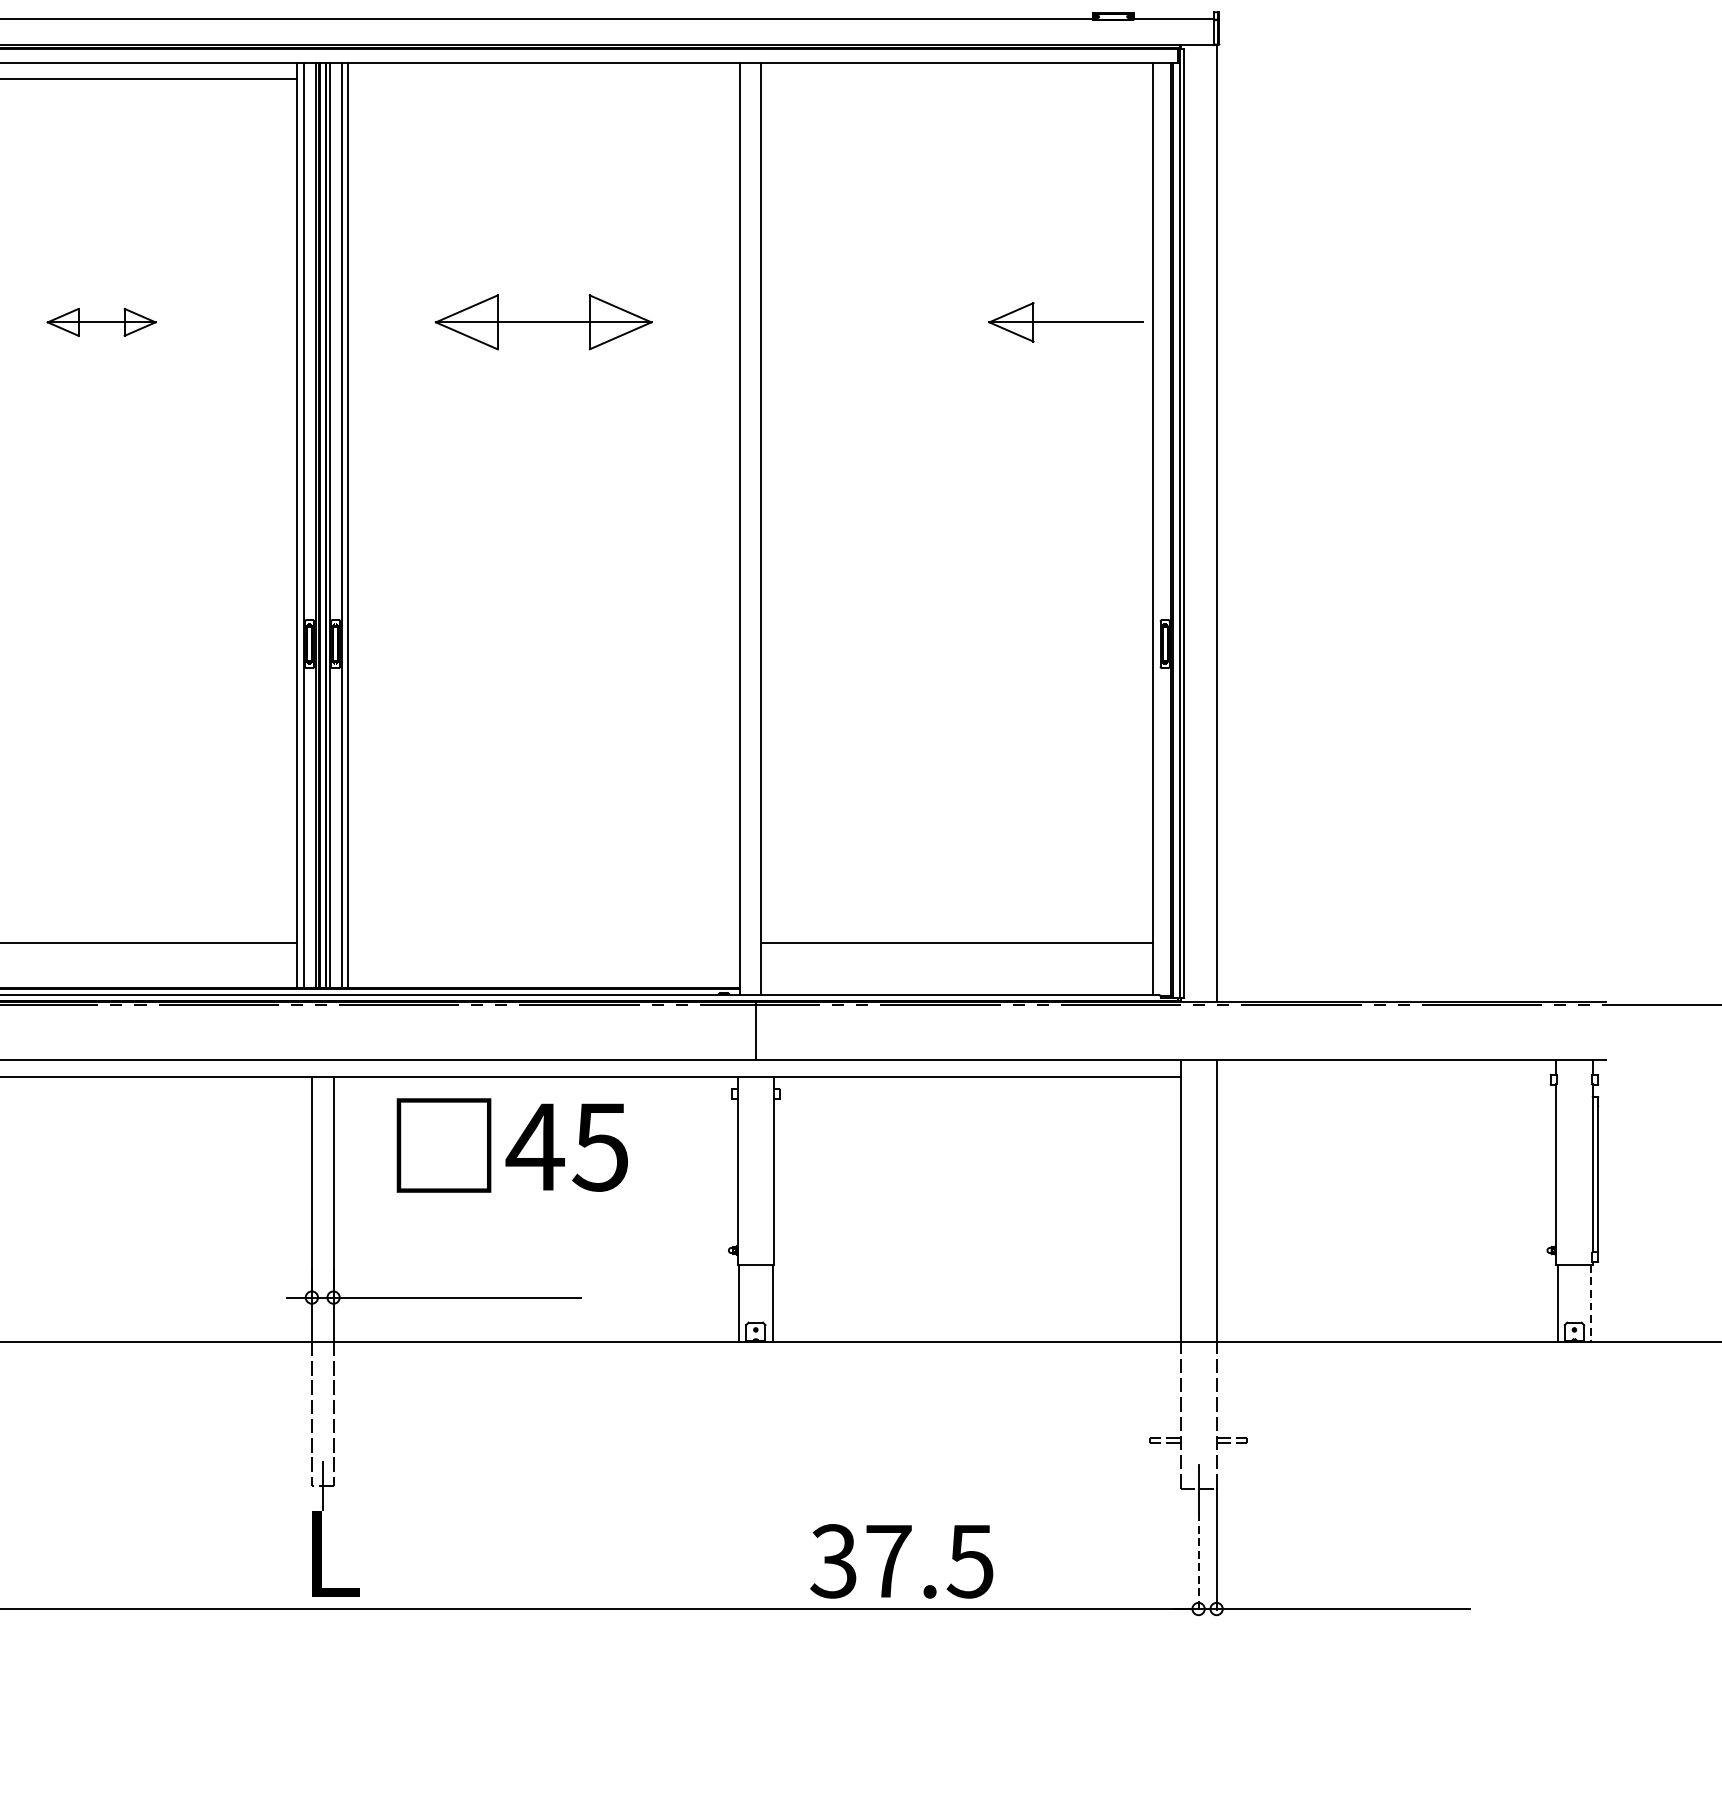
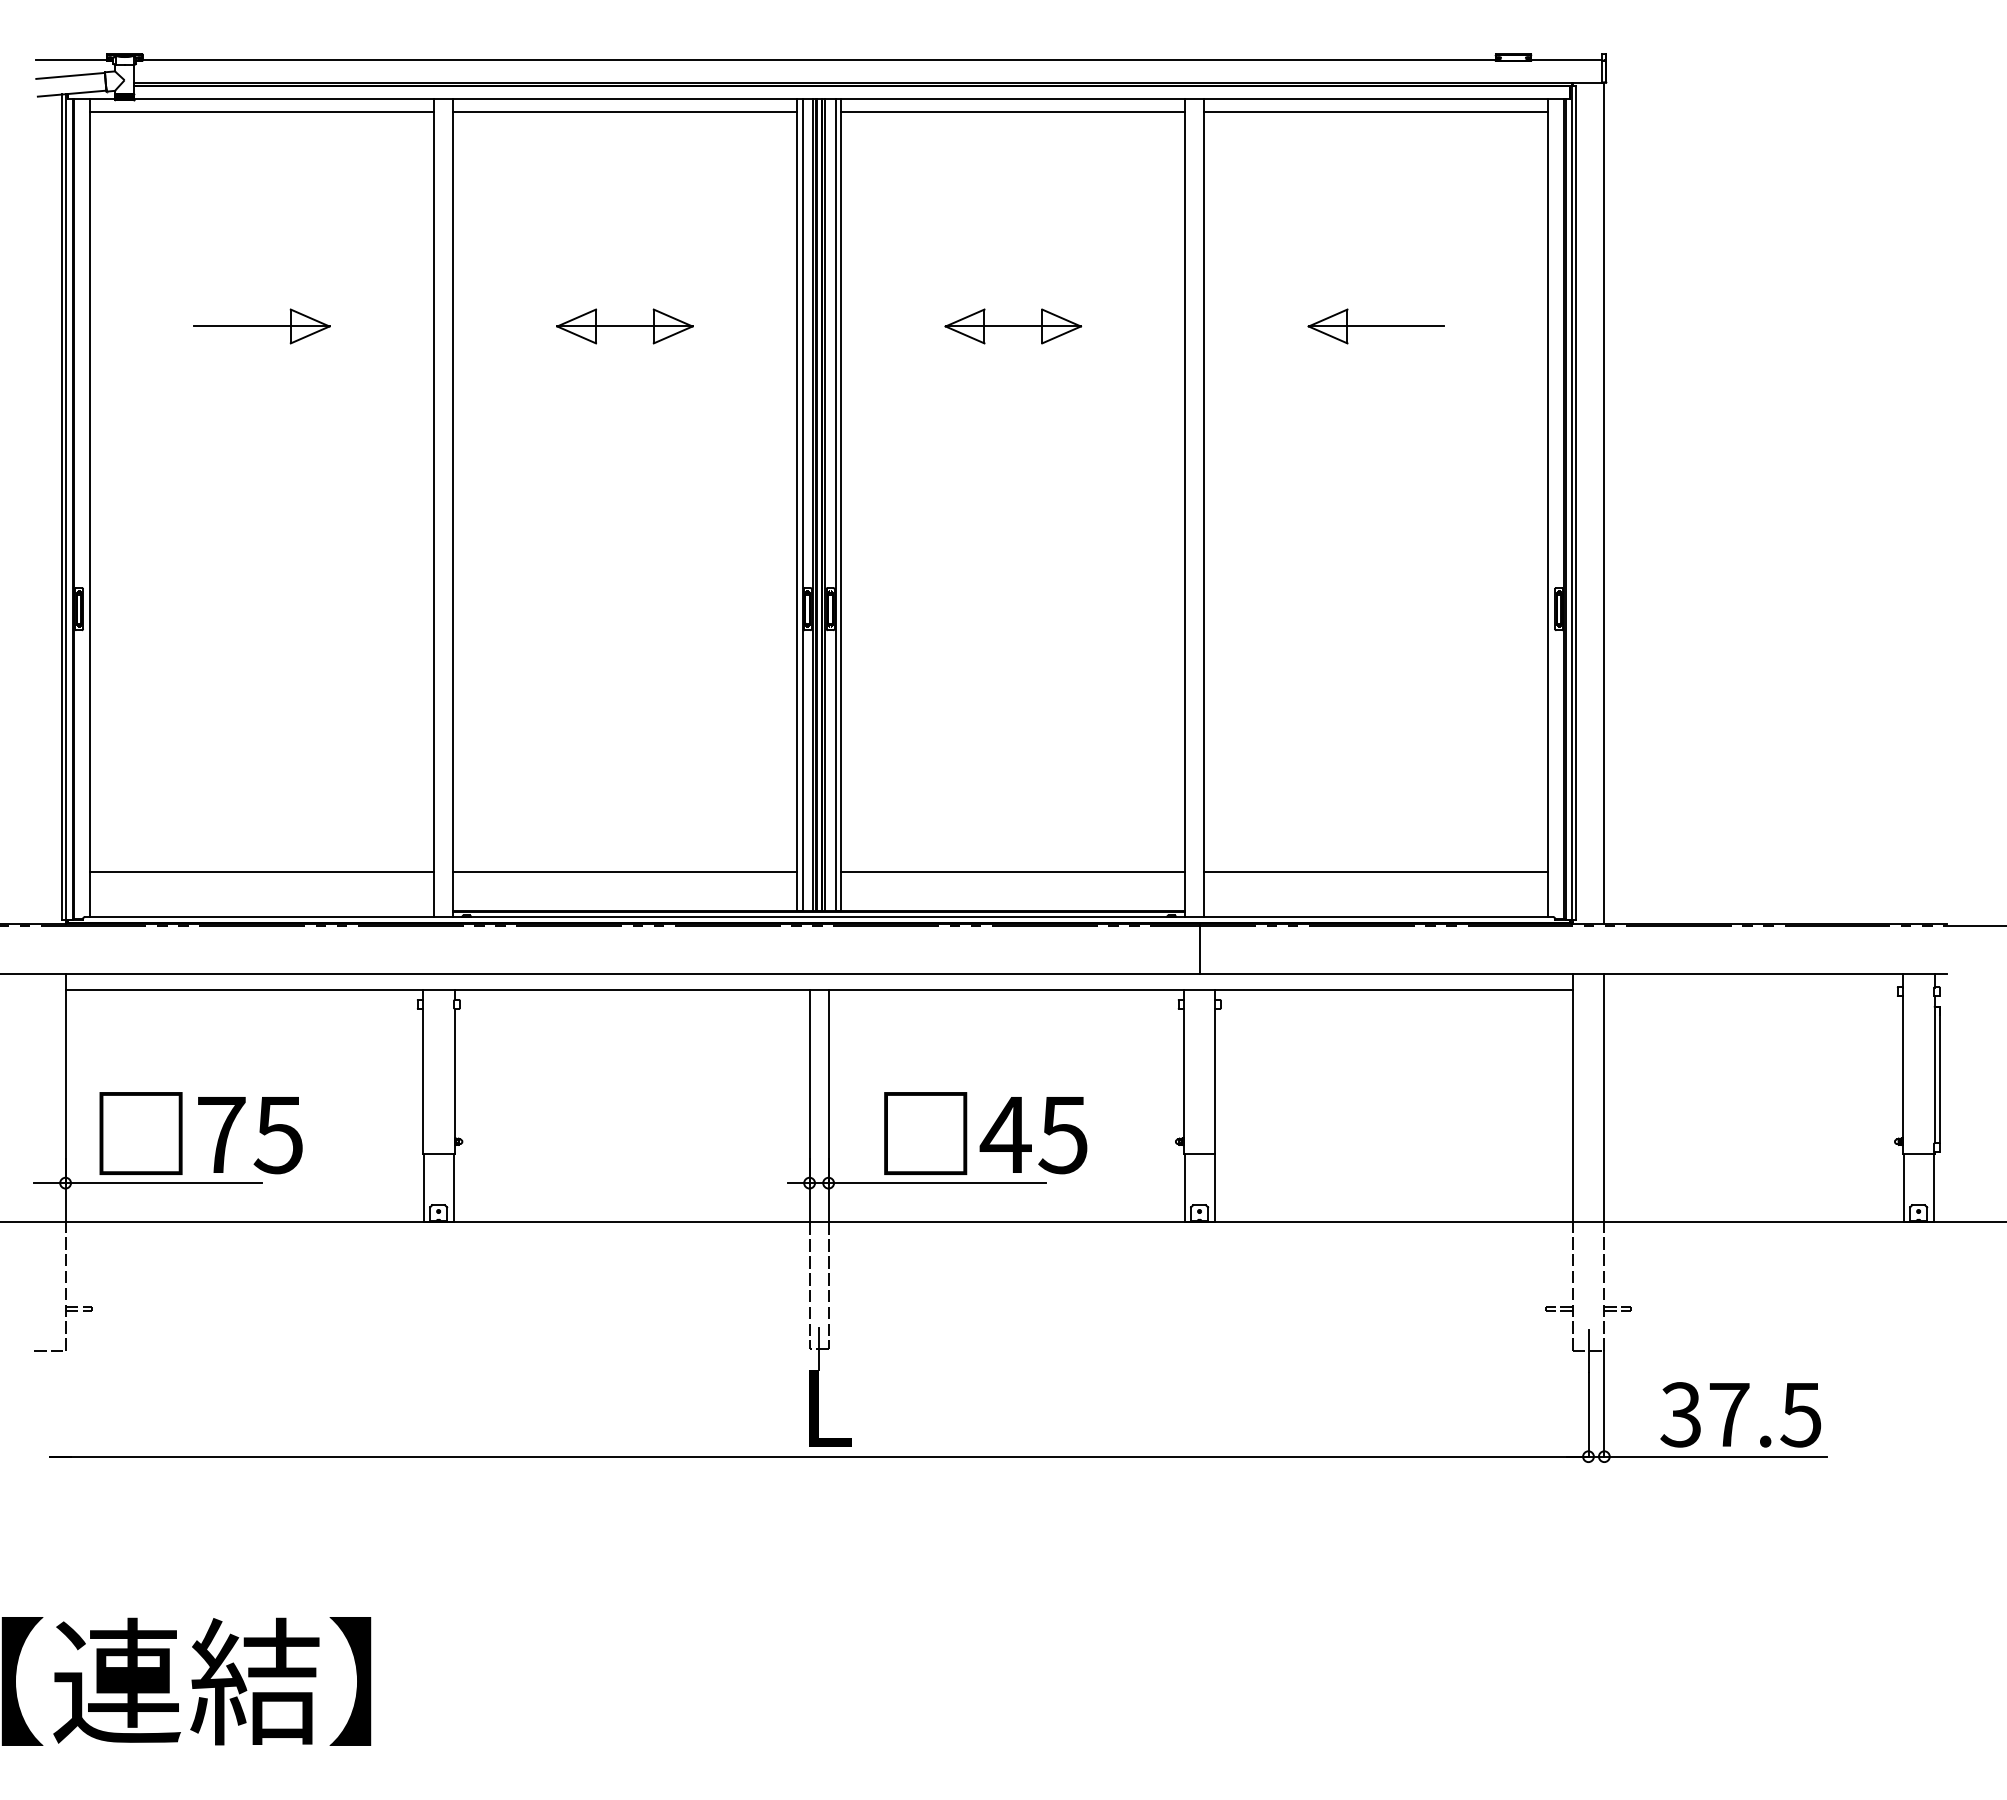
line: (544, 78) -> (1013, 112), added
line: (957, 78) -> (1376, 112), added
part: (101, 322) -> (624, 326), size x1.43
part: (544, 322) -> (1013, 326), size x0.71
part: (1065, 322) -> (1375, 326), moved
line: (544, 943) -> (1013, 872), added
text: (512, 1145) -> (985, 1133), moved
line: (1591, 1303) -> (1933, 1188), dashed -> solid
text: (901, 1560) -> (1740, 1414), moved
line: (1198, 1562) -> (1588, 1415), dashed -> solid

